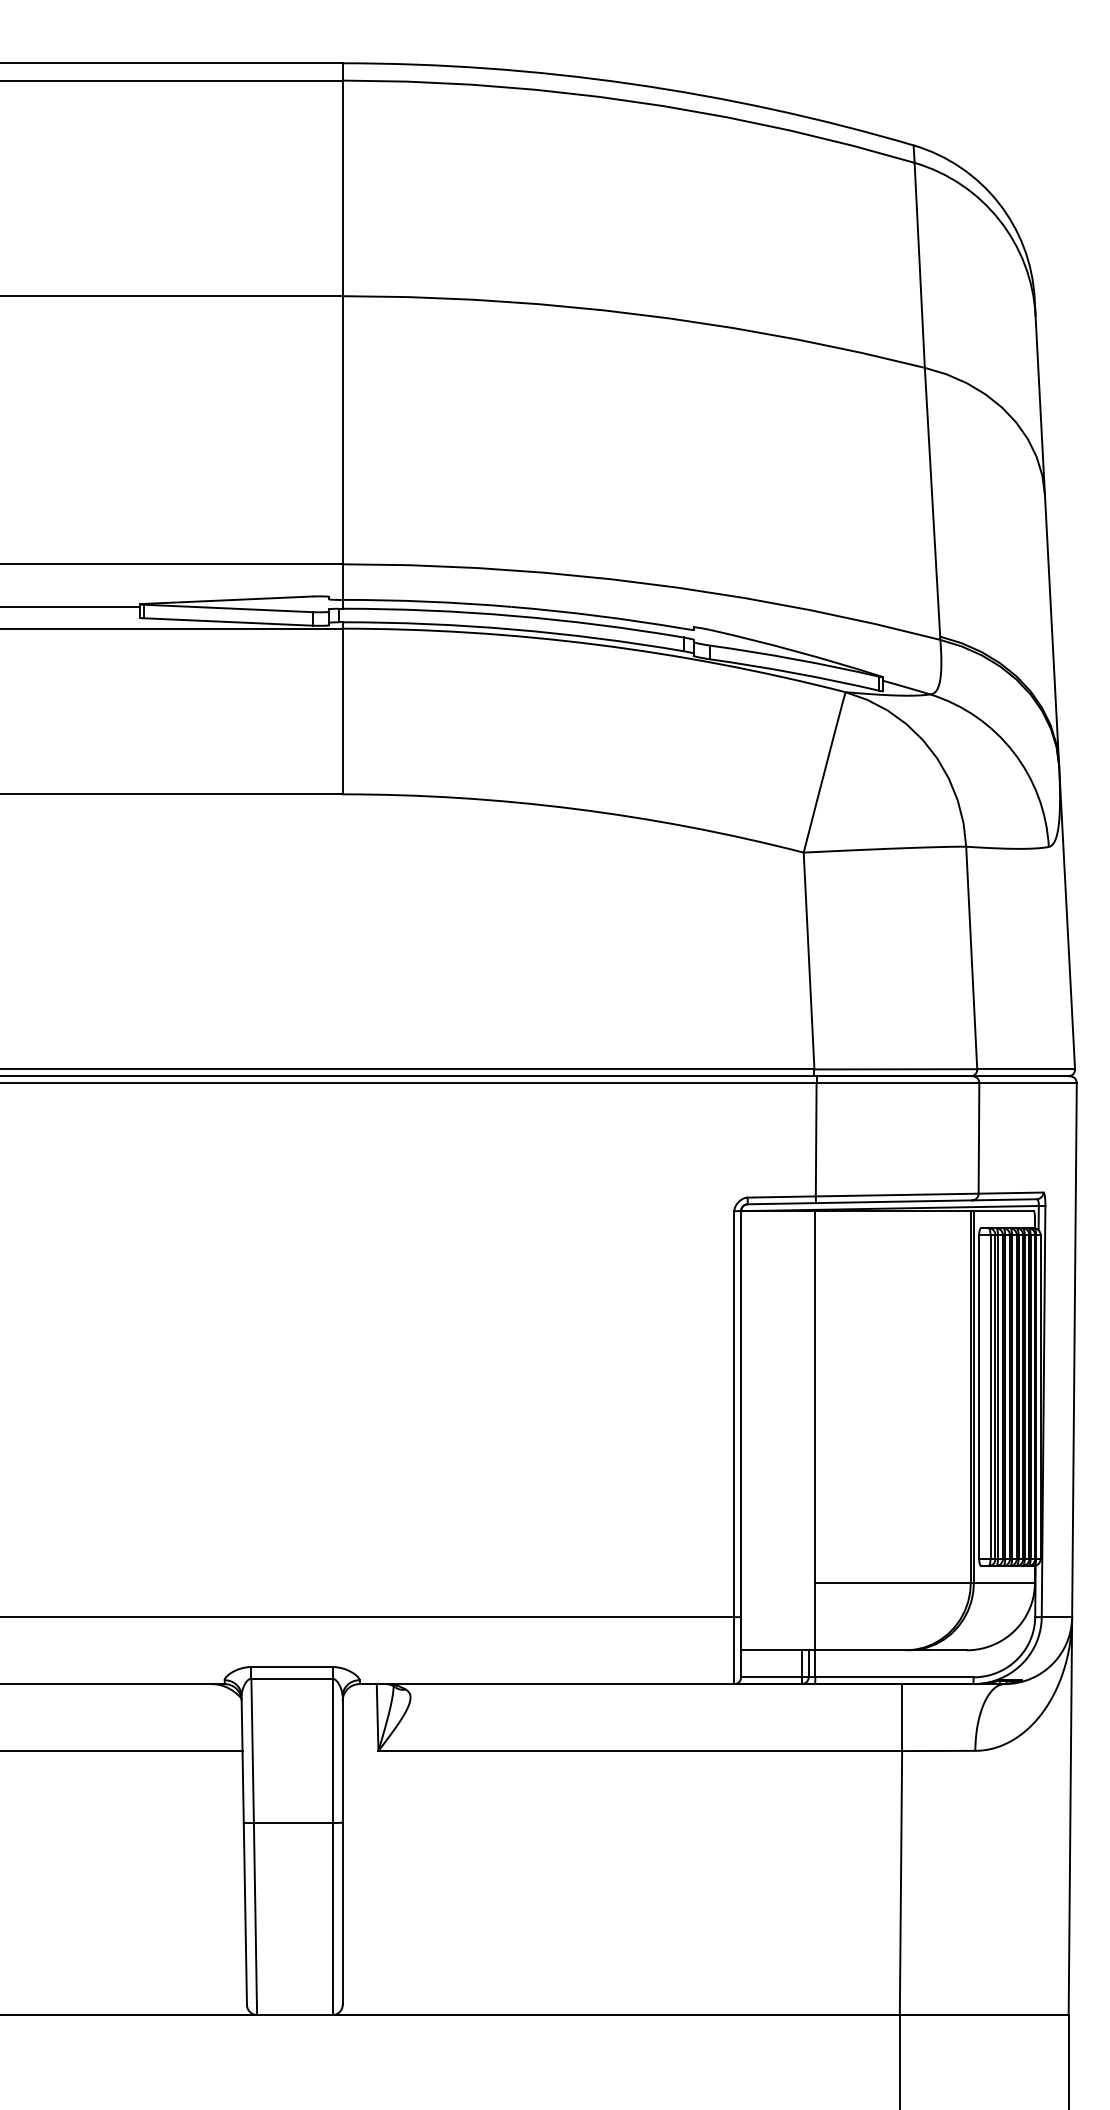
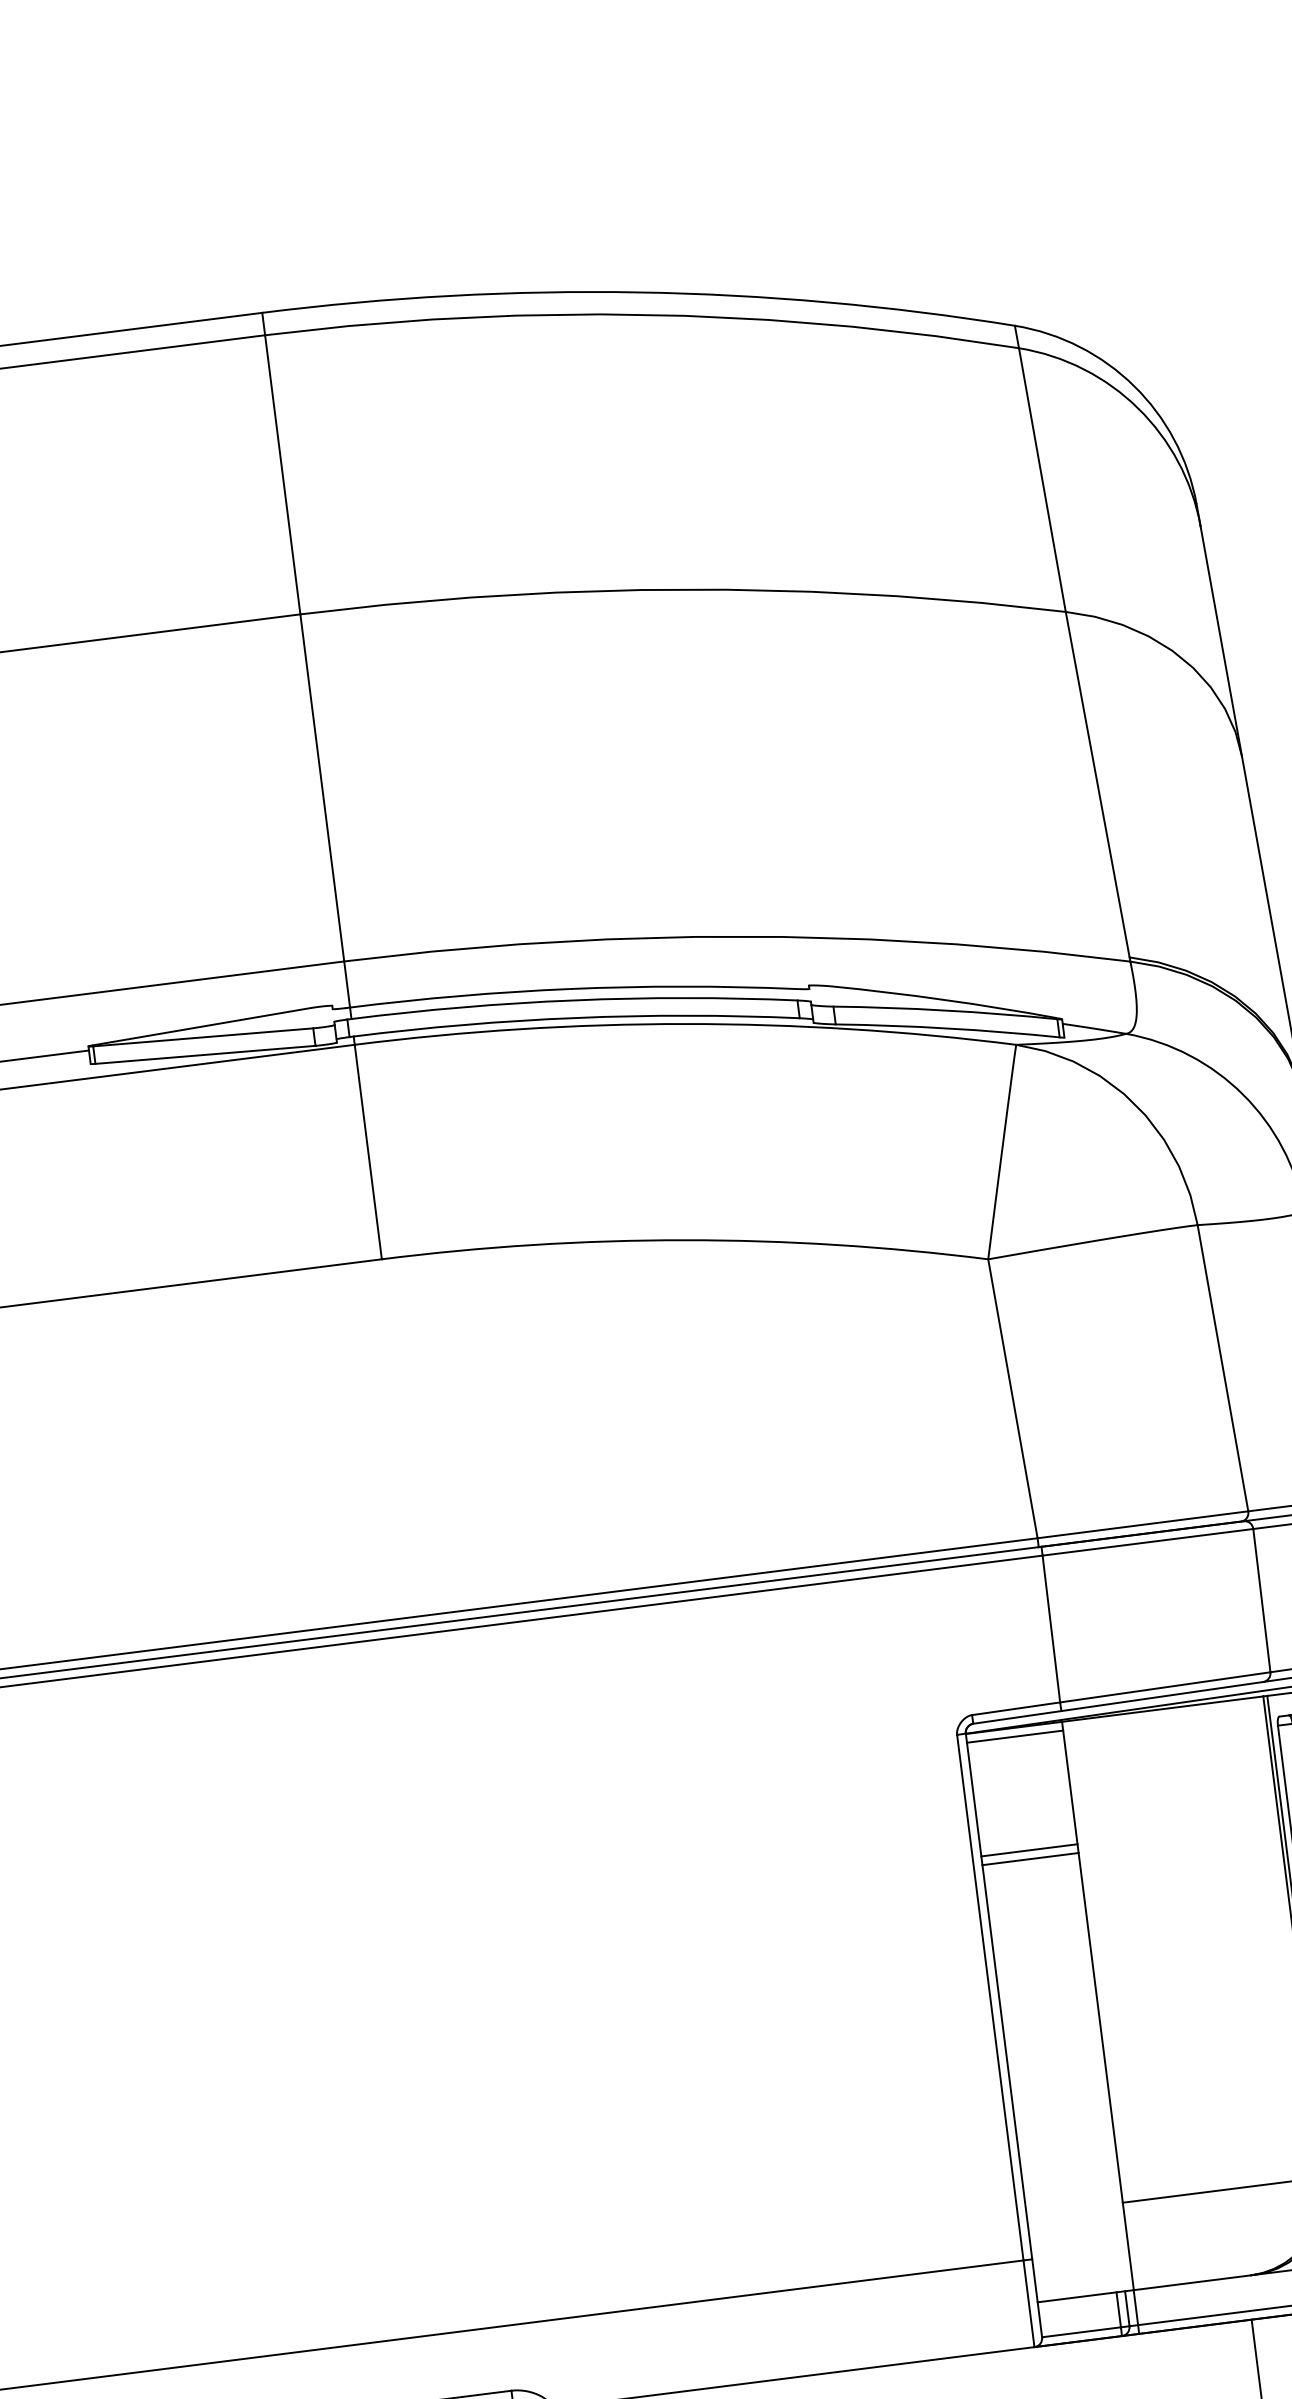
line: (778, 1218) -> (1015, 1737), added
line: (778, 1305) -> (1029, 1849), added
line: (778, 1312) -> (1030, 1858), added

